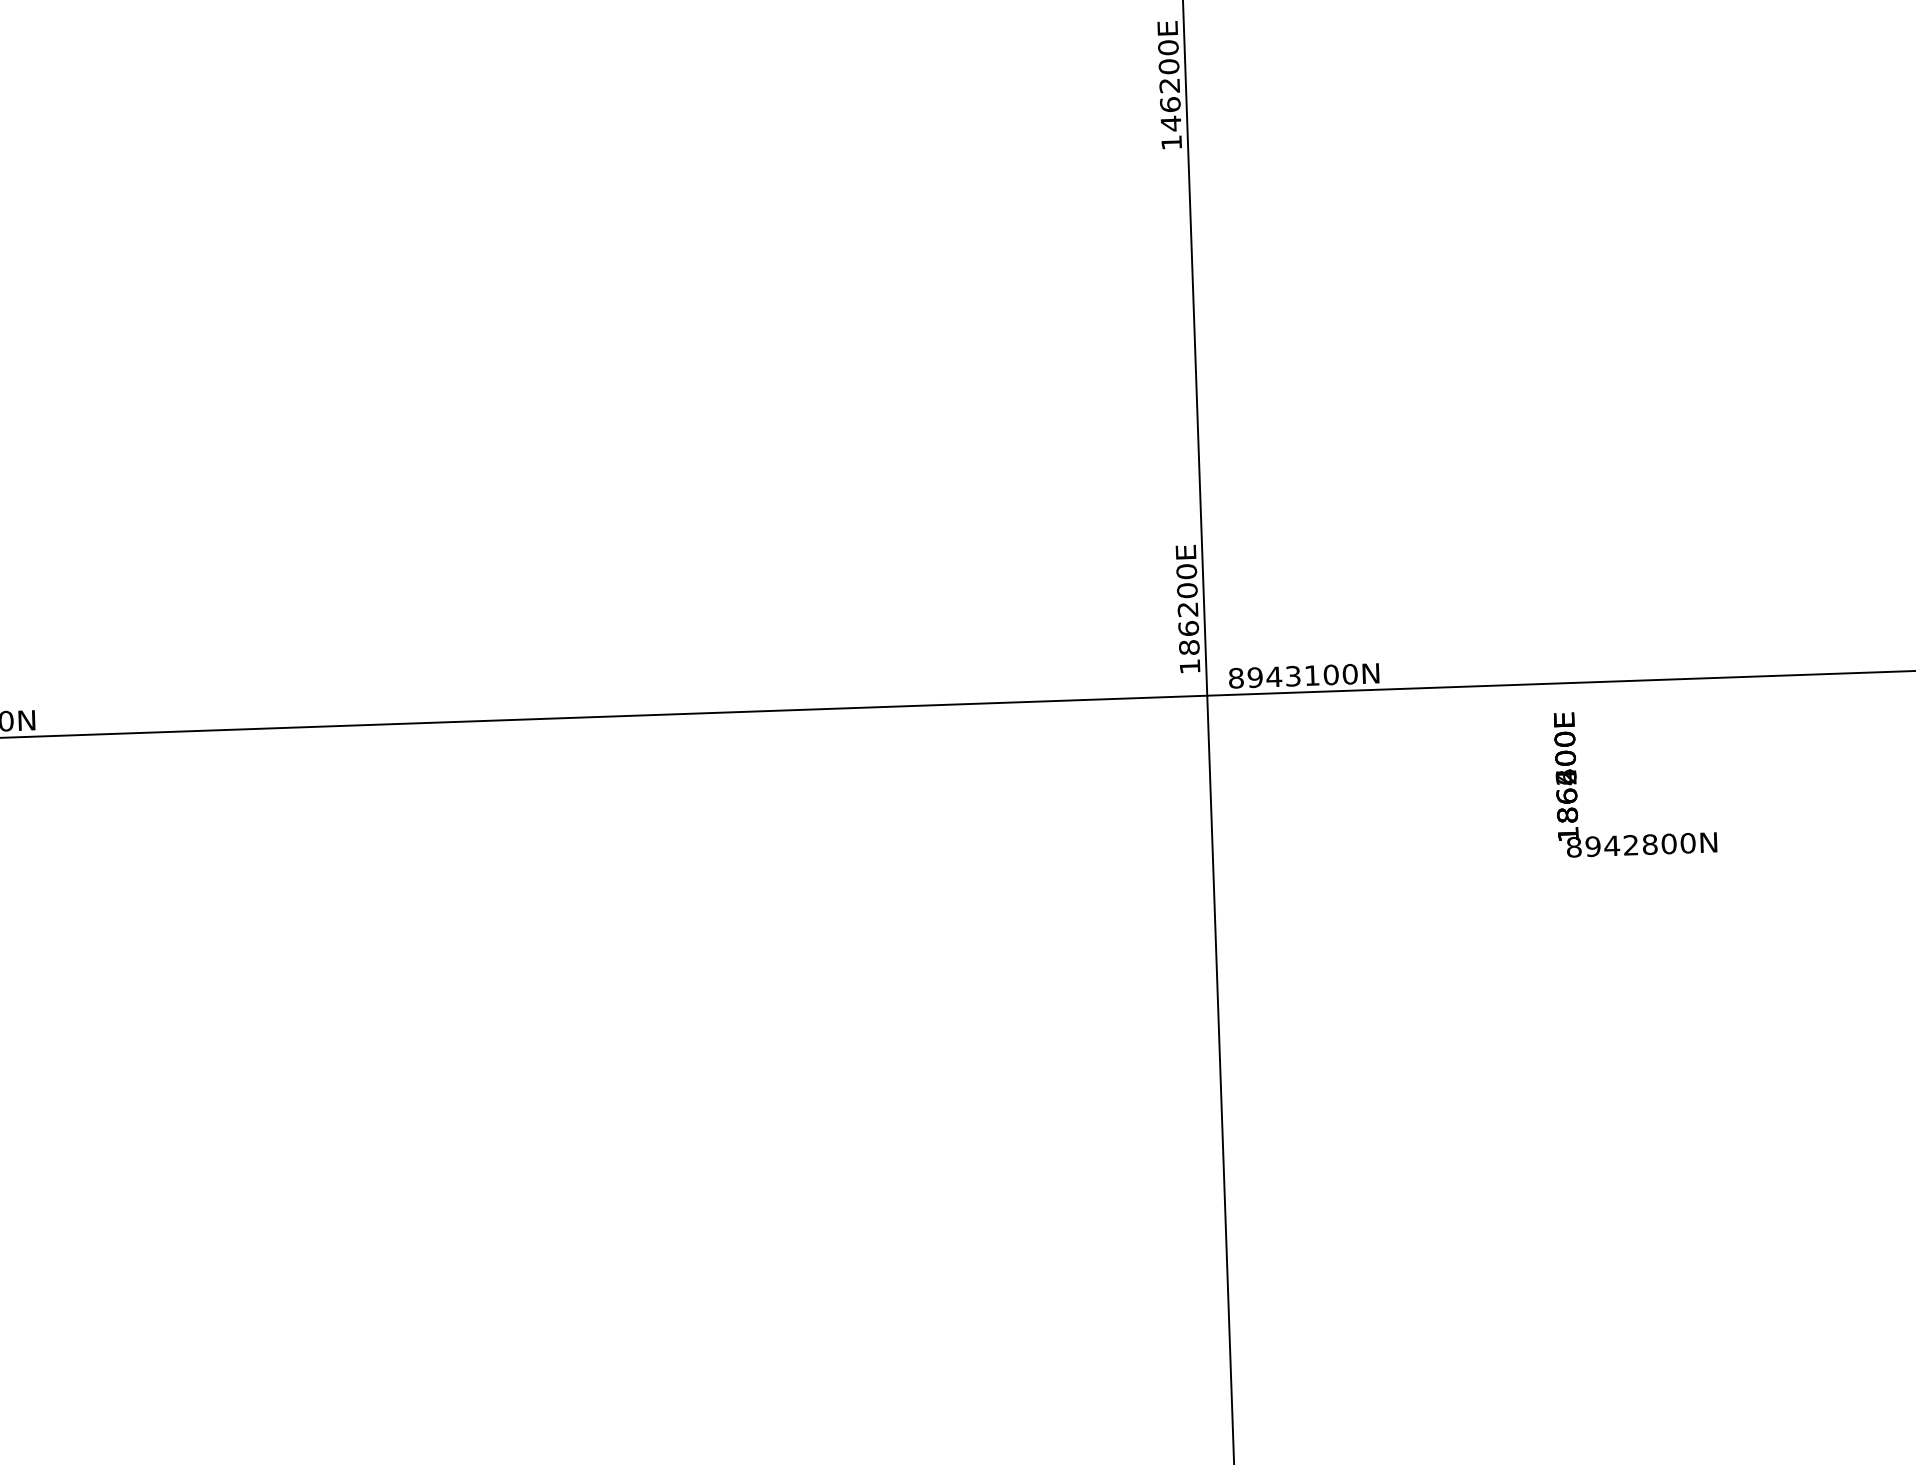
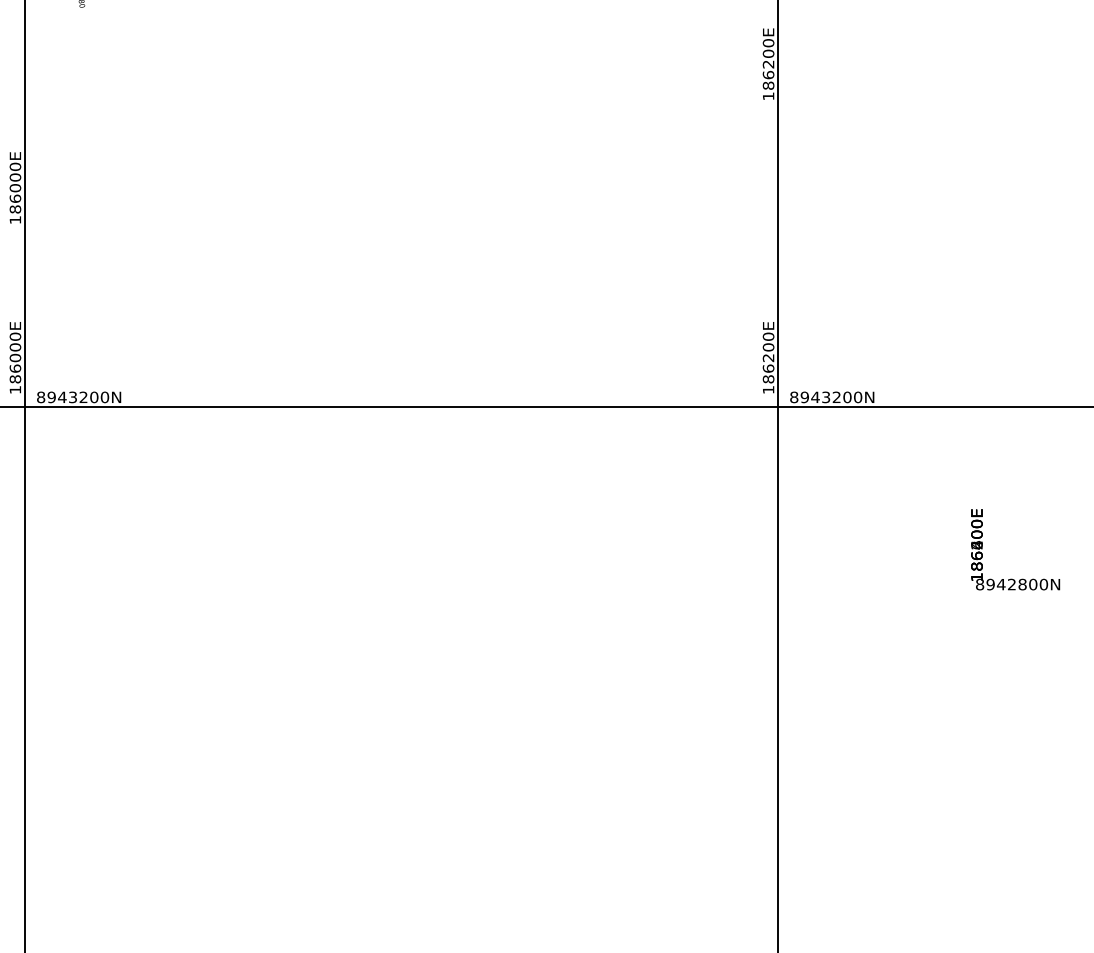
text: (1170, 123) -> (768, 85), 146200E -> 186200E
text: (1311, 674) -> (836, 396), 8943100N -> 8943200N
text: (1635, 782) -> (1015, 549), moved

